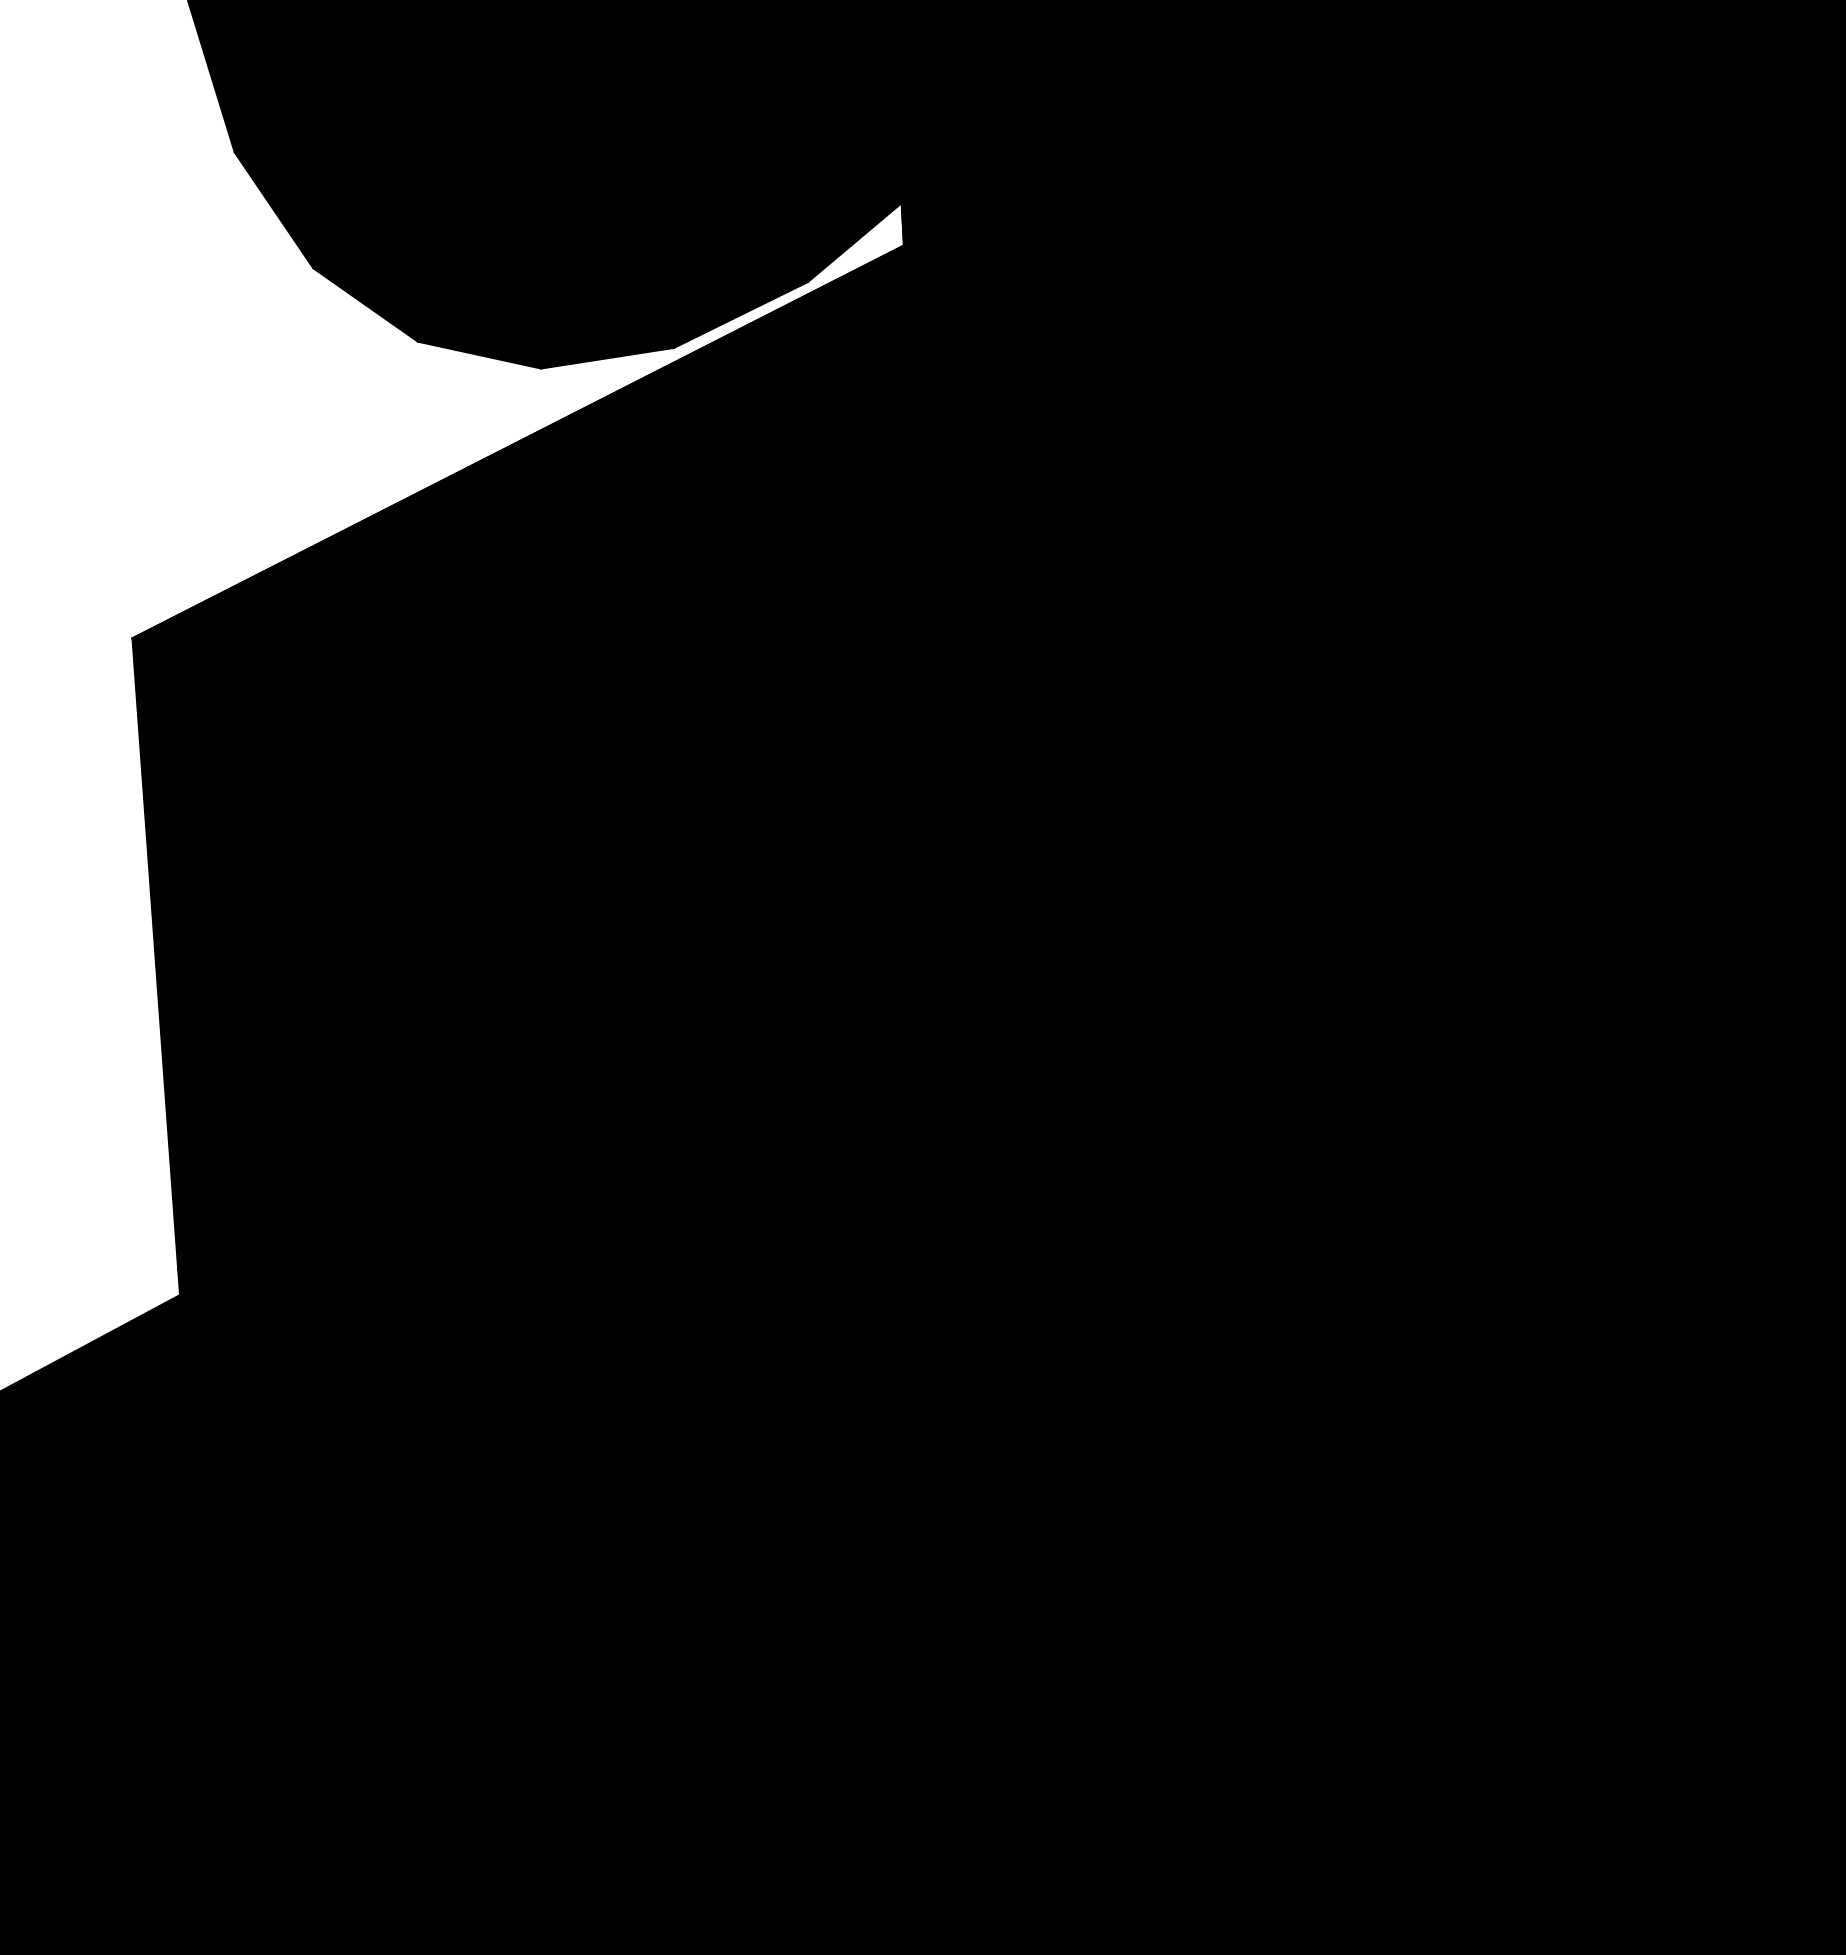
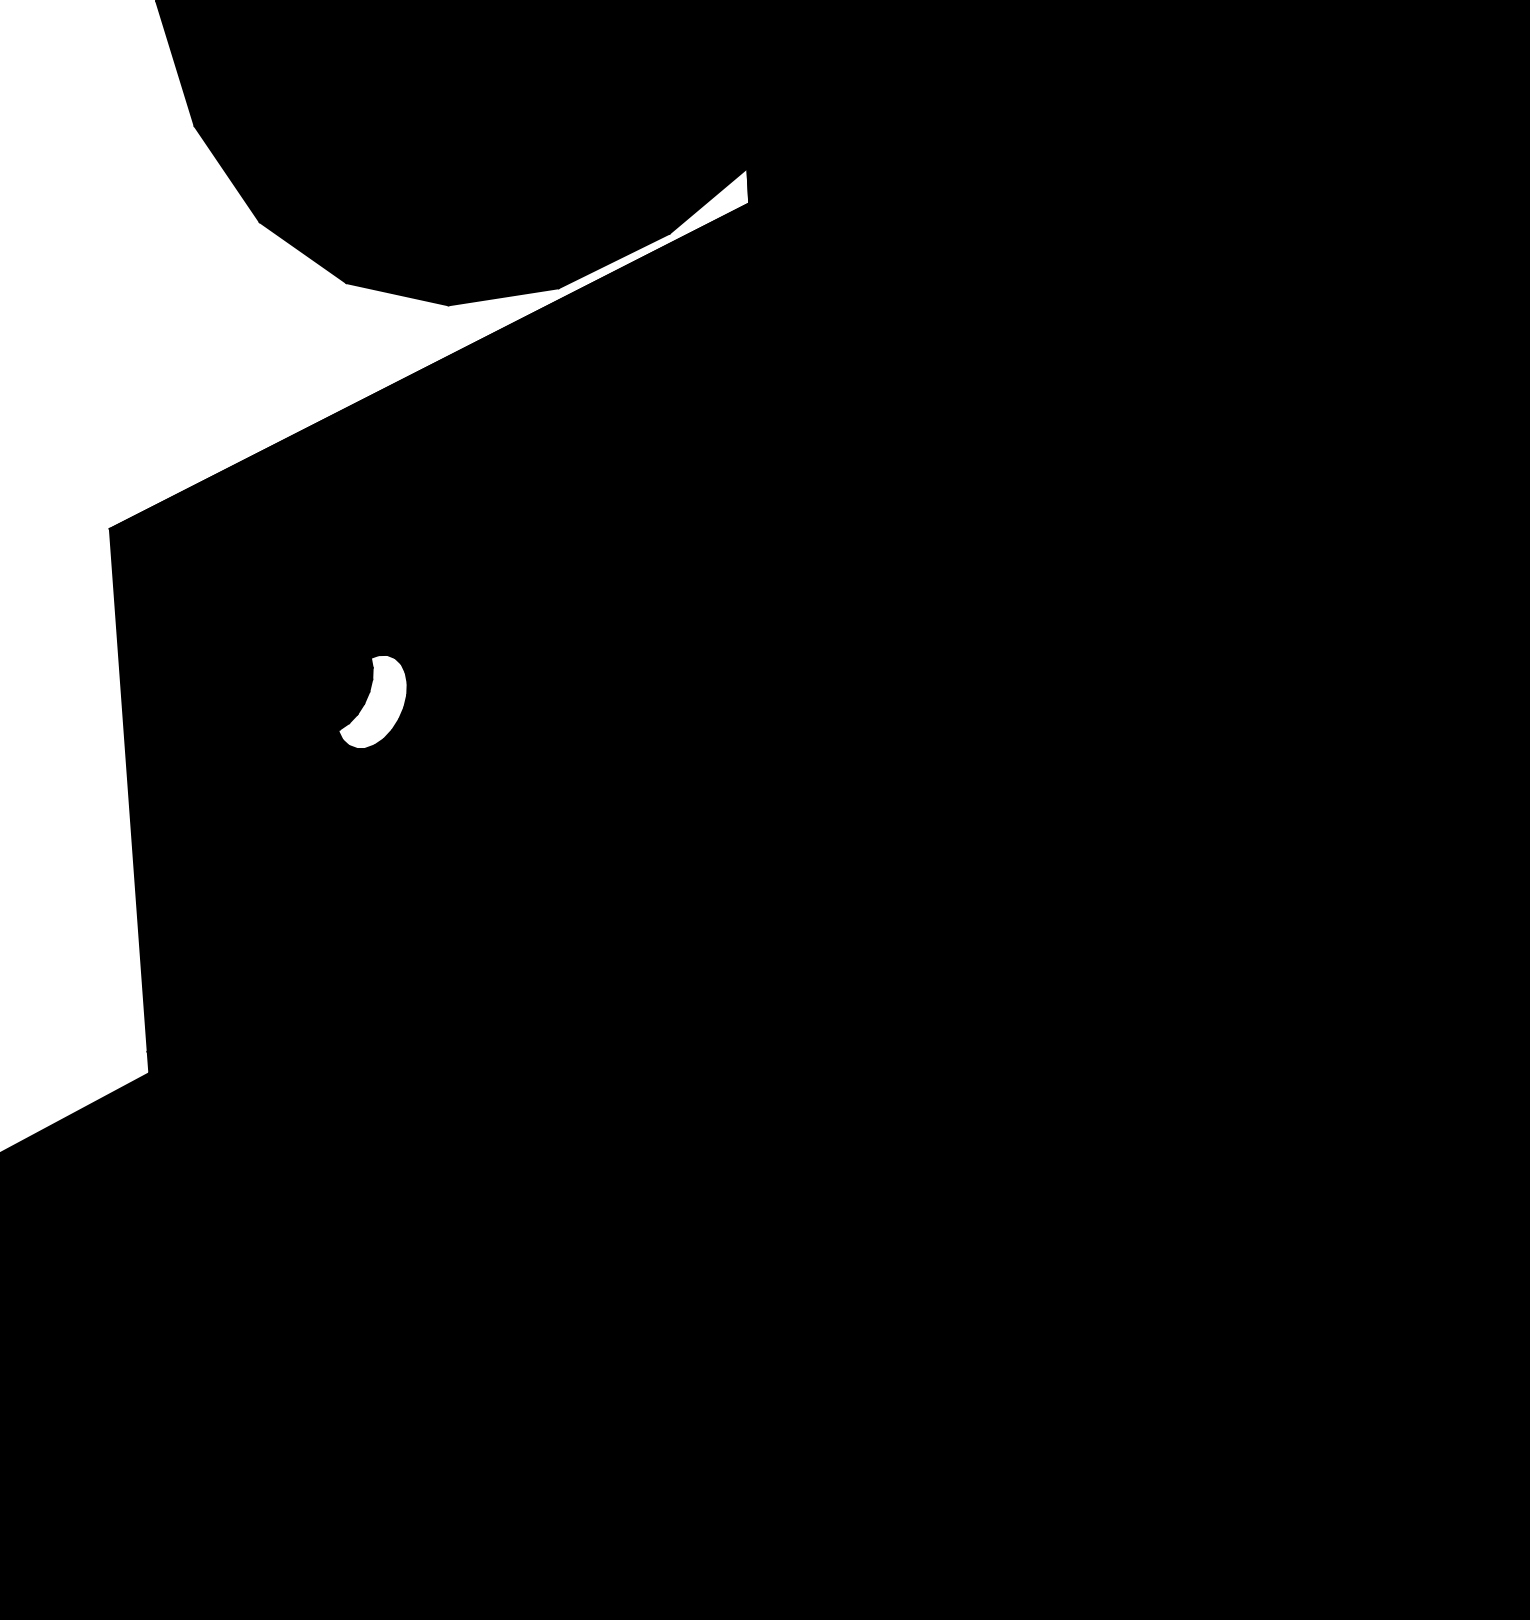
fill: (449, 846) -> (372, 701), removed

